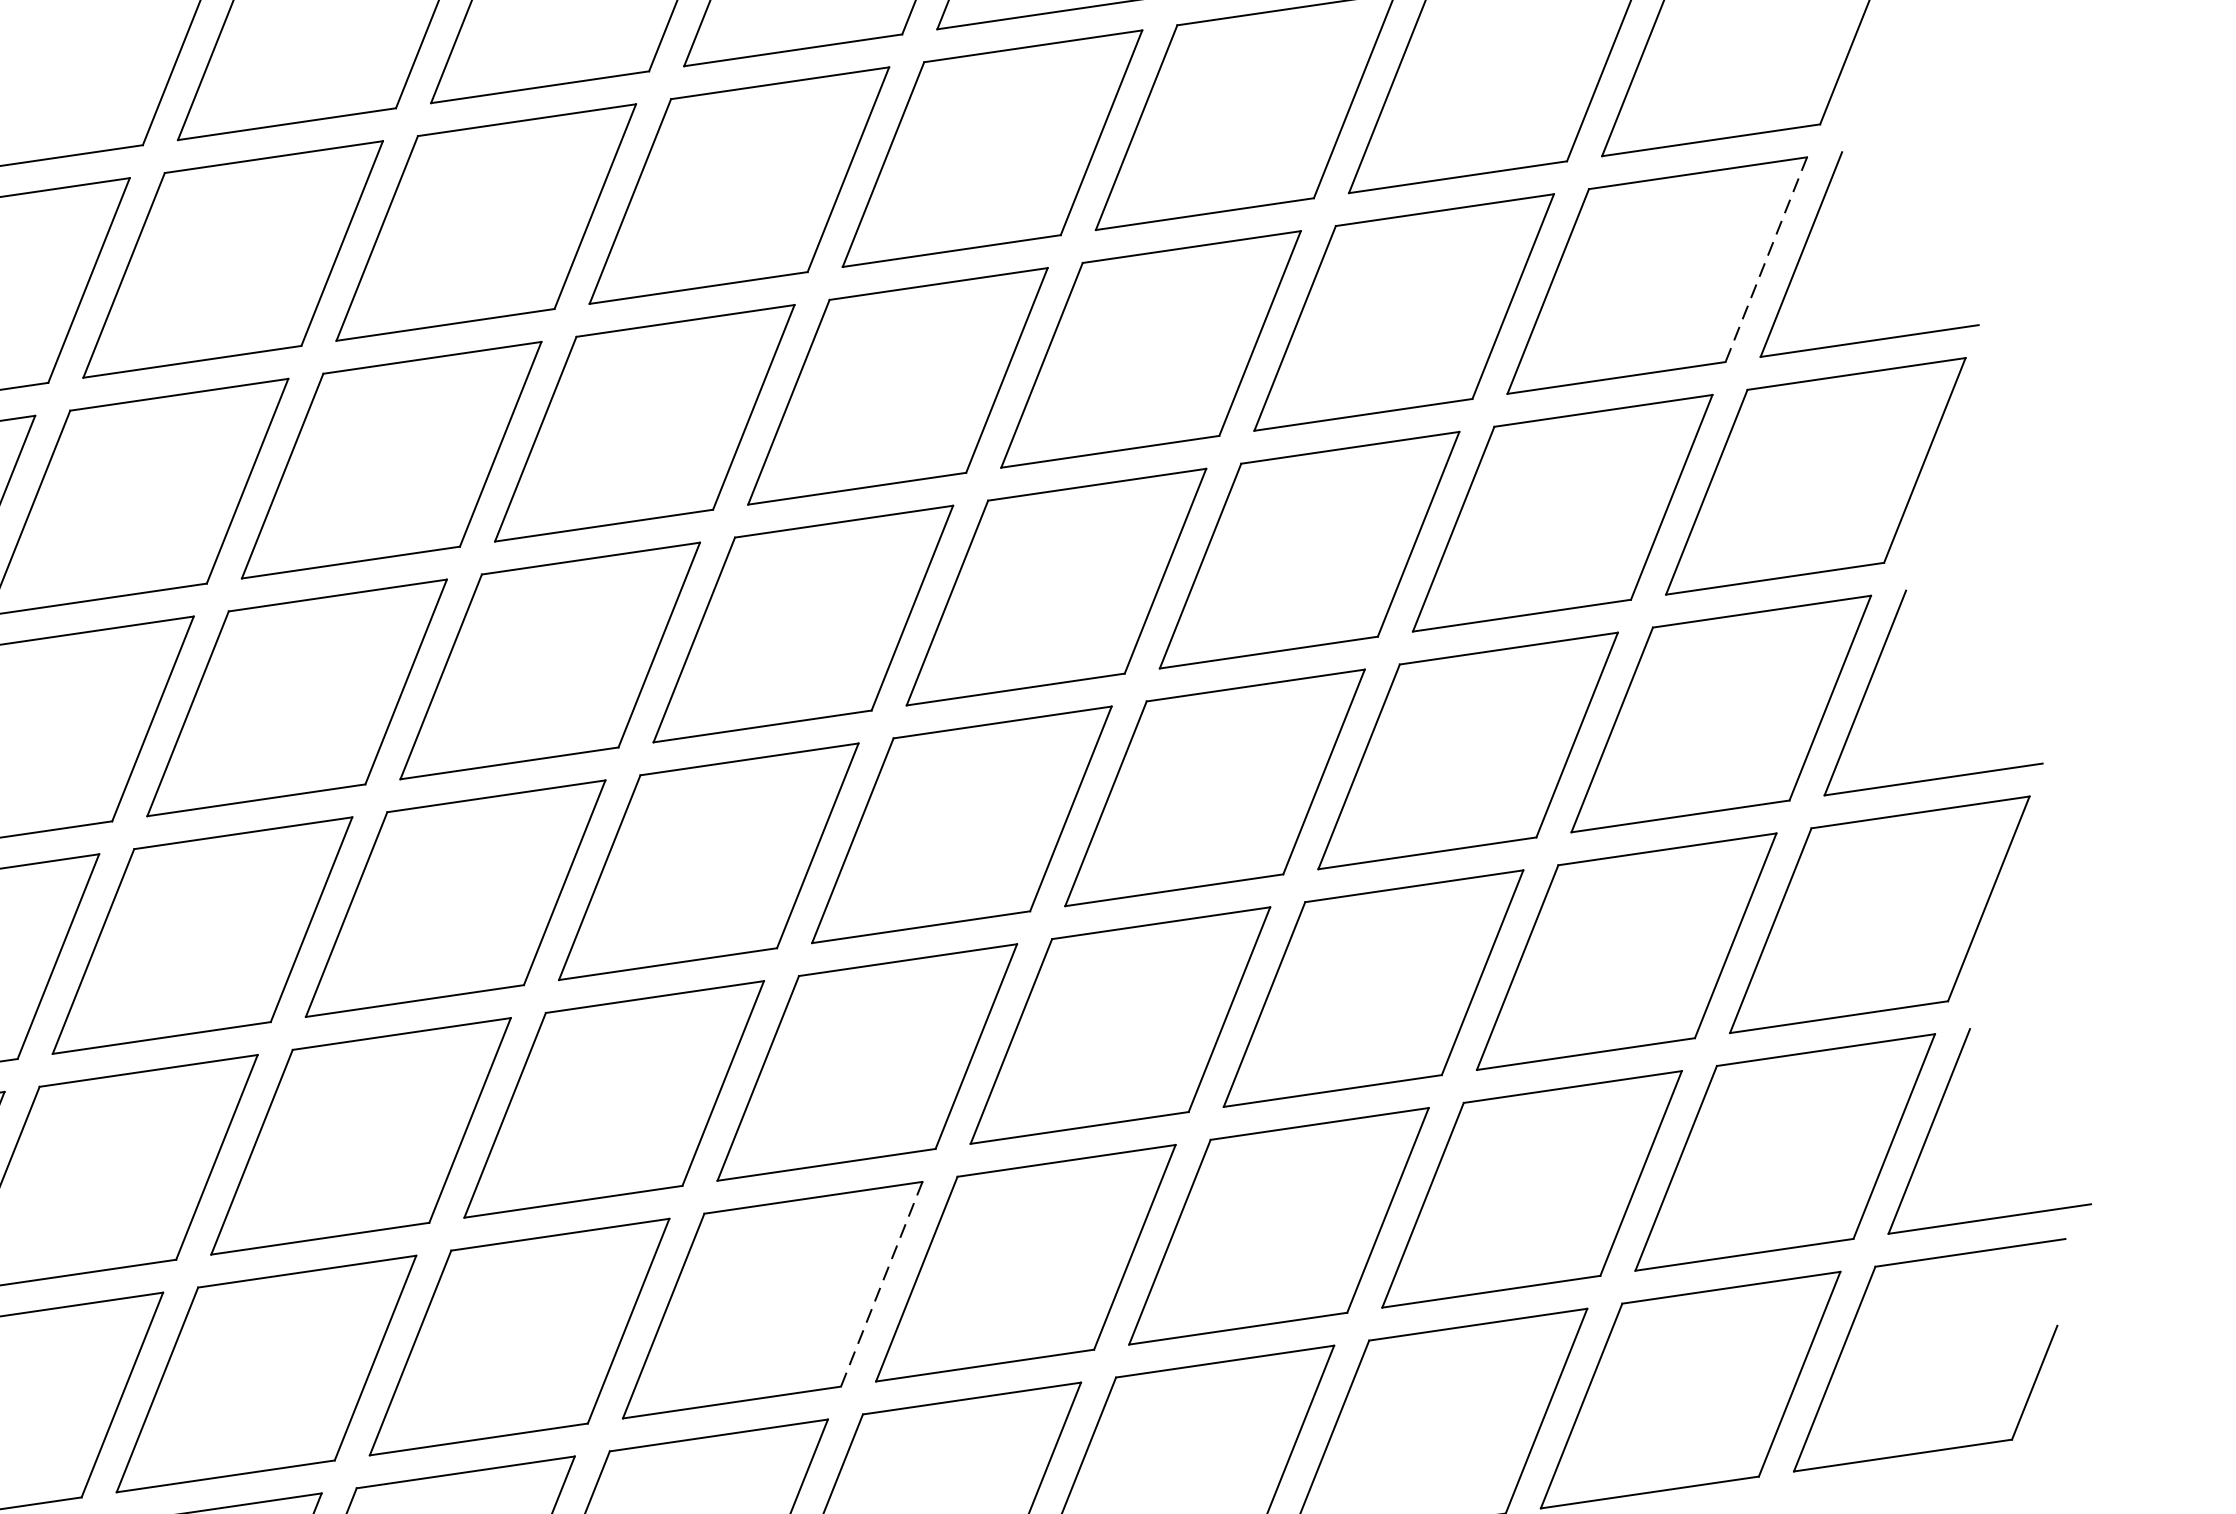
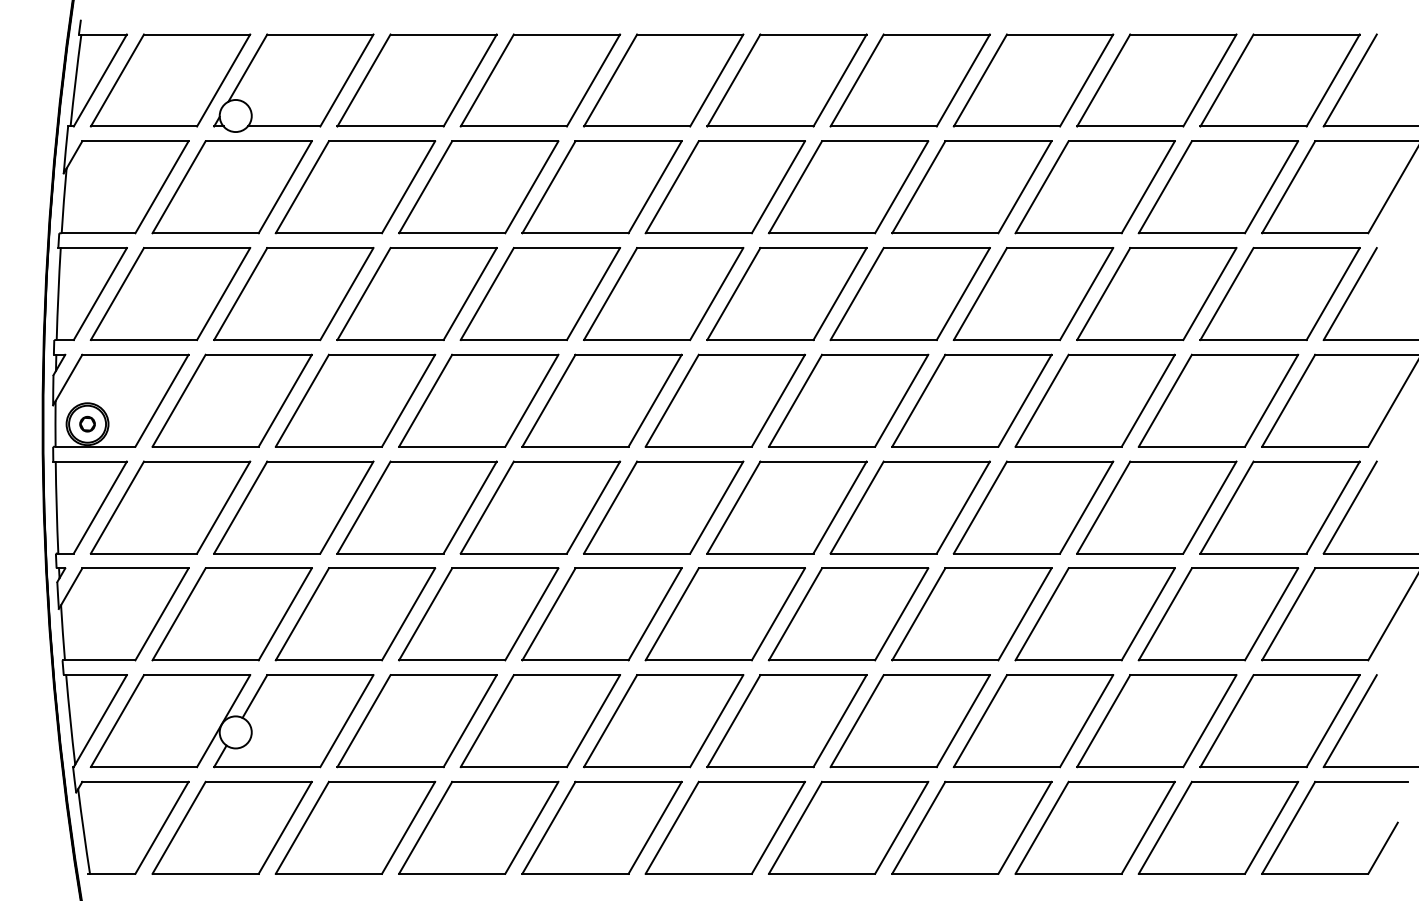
line: (1765, 260) -> (1332, 294), dashed -> solid
line: (880, 1285) -> (839, 721), dashed -> solid

